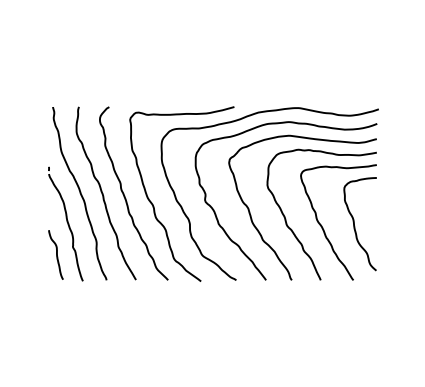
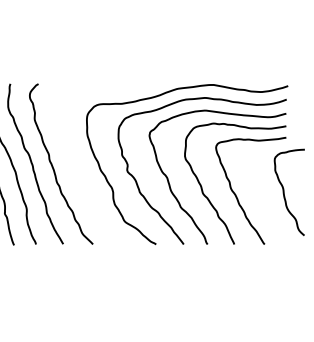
curve: (154, 206) -> (80, 176), removed
curve: (355, 226) -> (285, 194), moved

